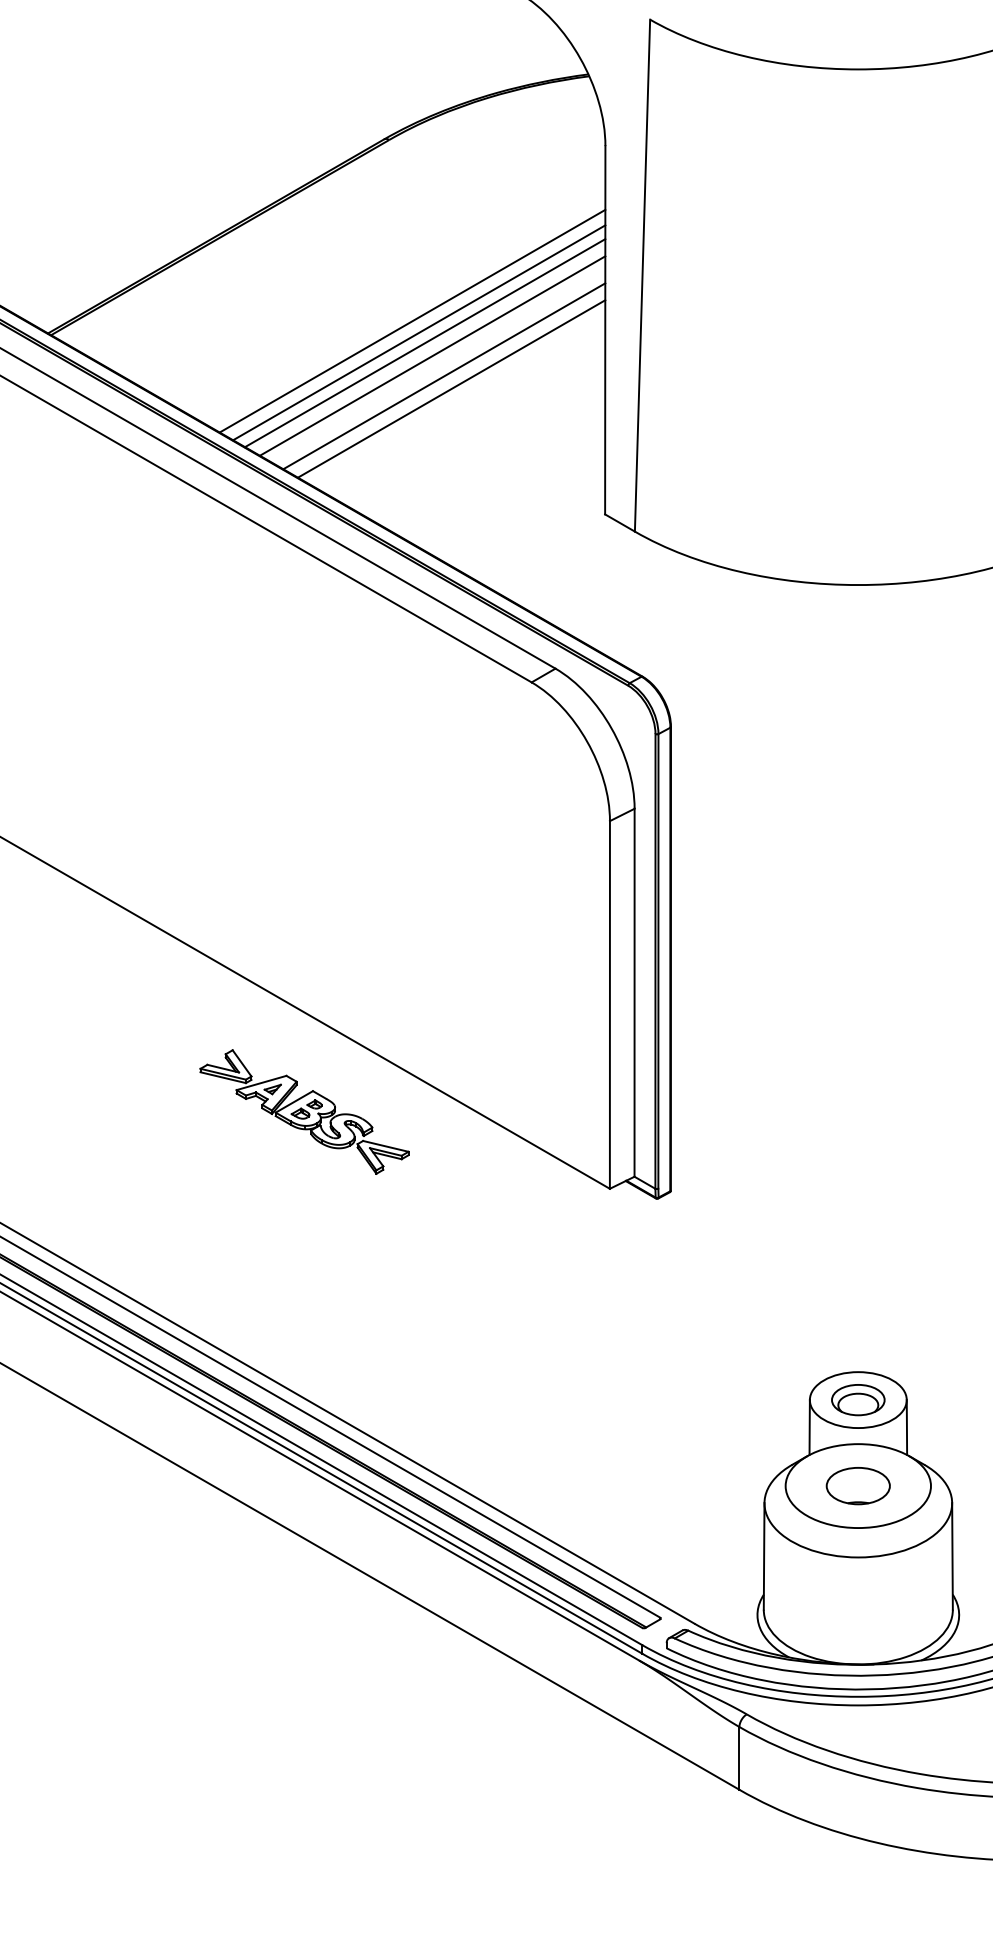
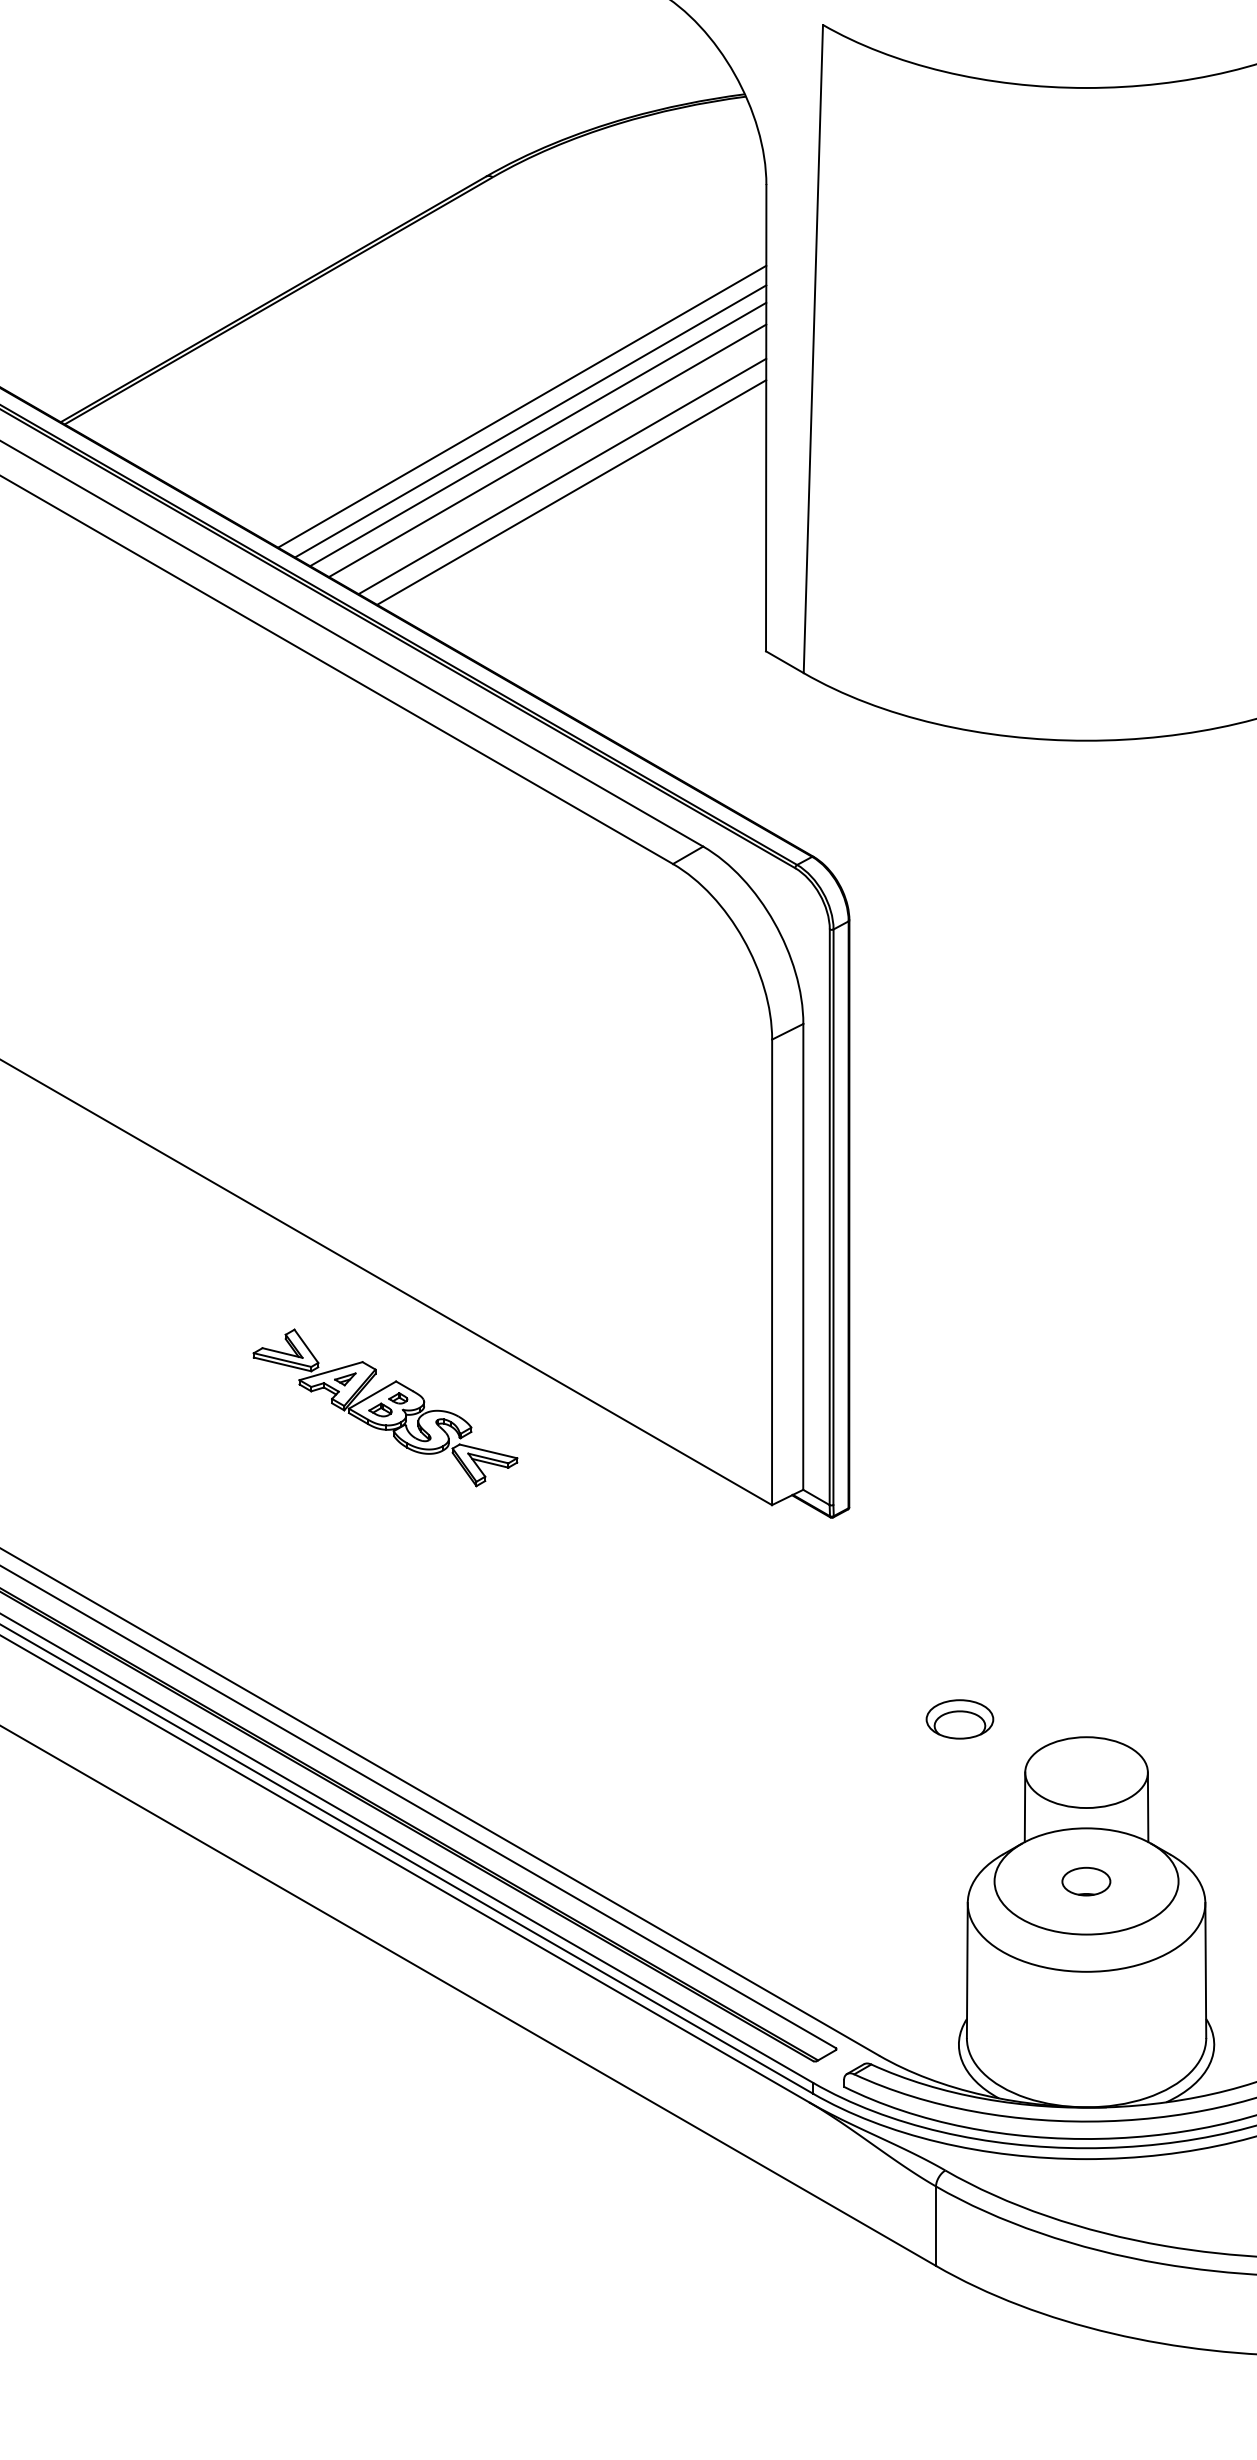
part: (858, 1400) -> (960, 1719), moved
part: (857, 1486) -> (1085, 1881), size x0.6

